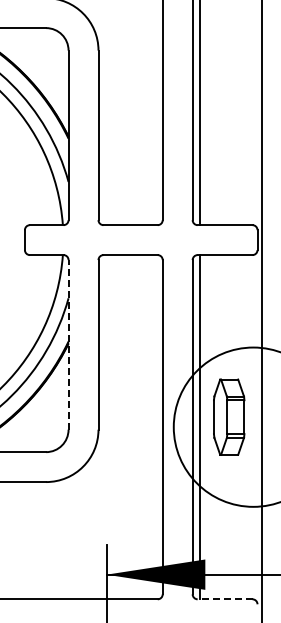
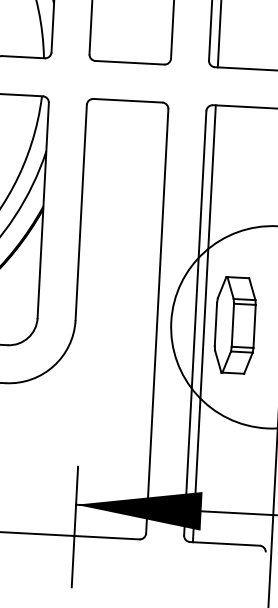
line: (68, 344) -> (43, 210), dashed -> solid
part: (229, 416) -> (235, 324), moved
line: (224, 599) -> (224, 544), dashed -> solid

